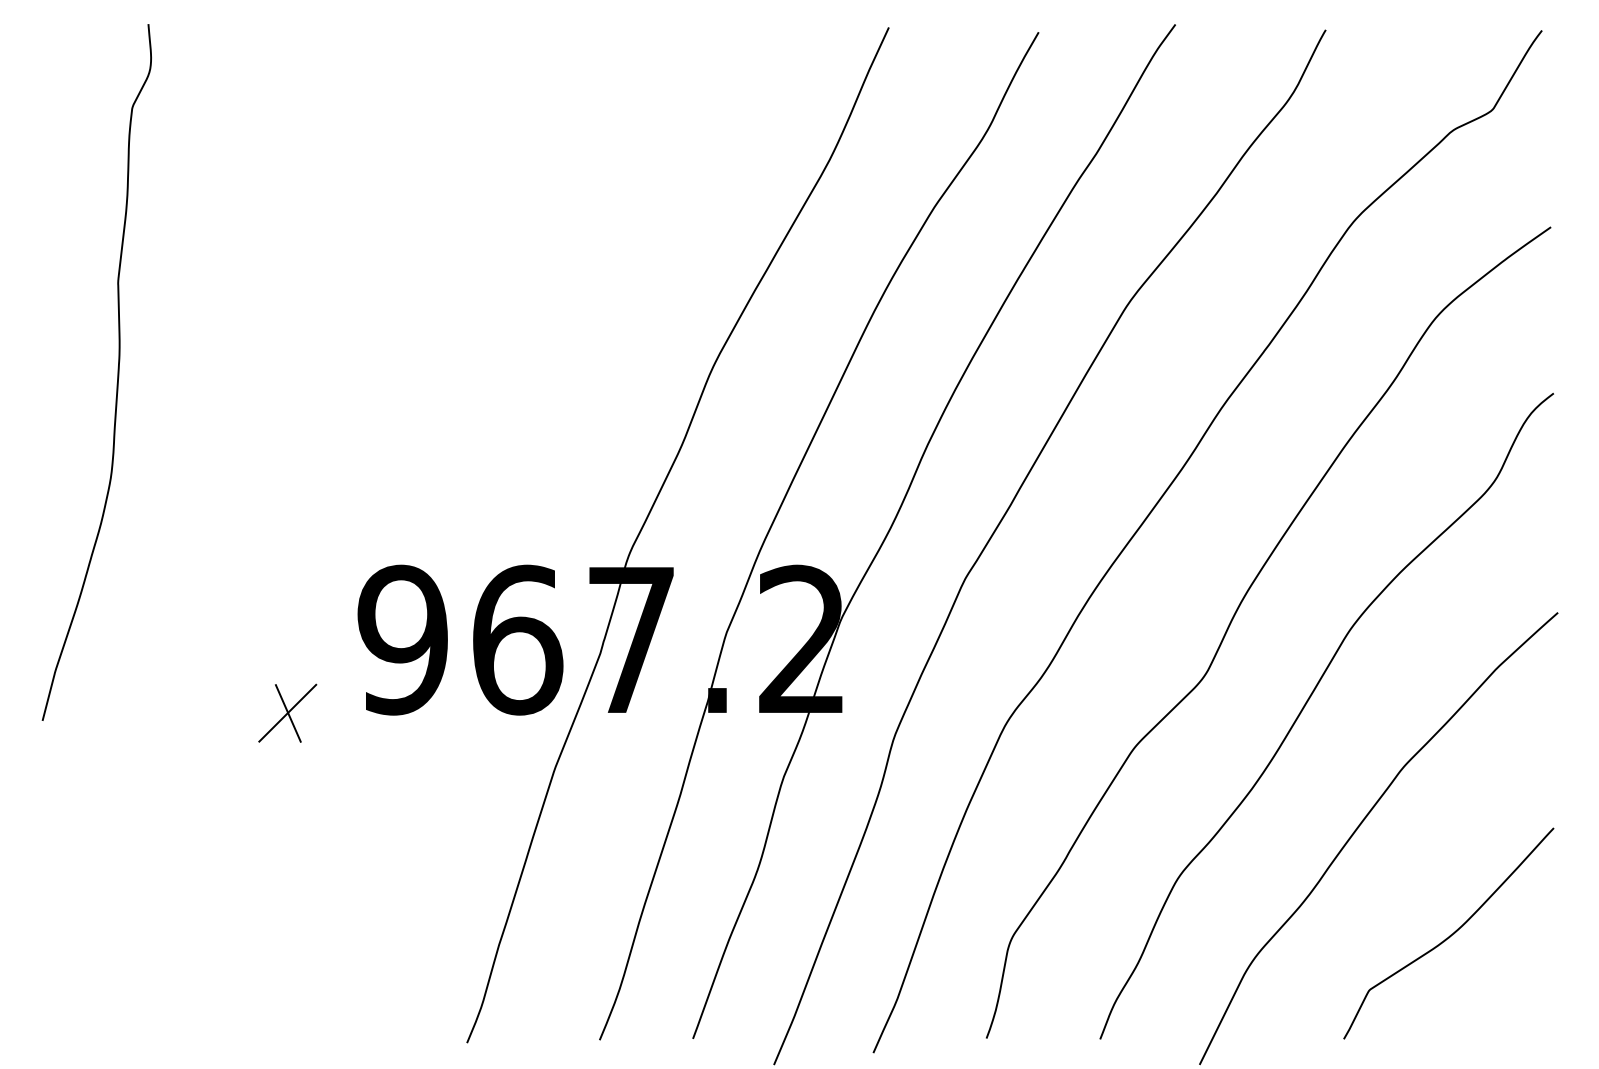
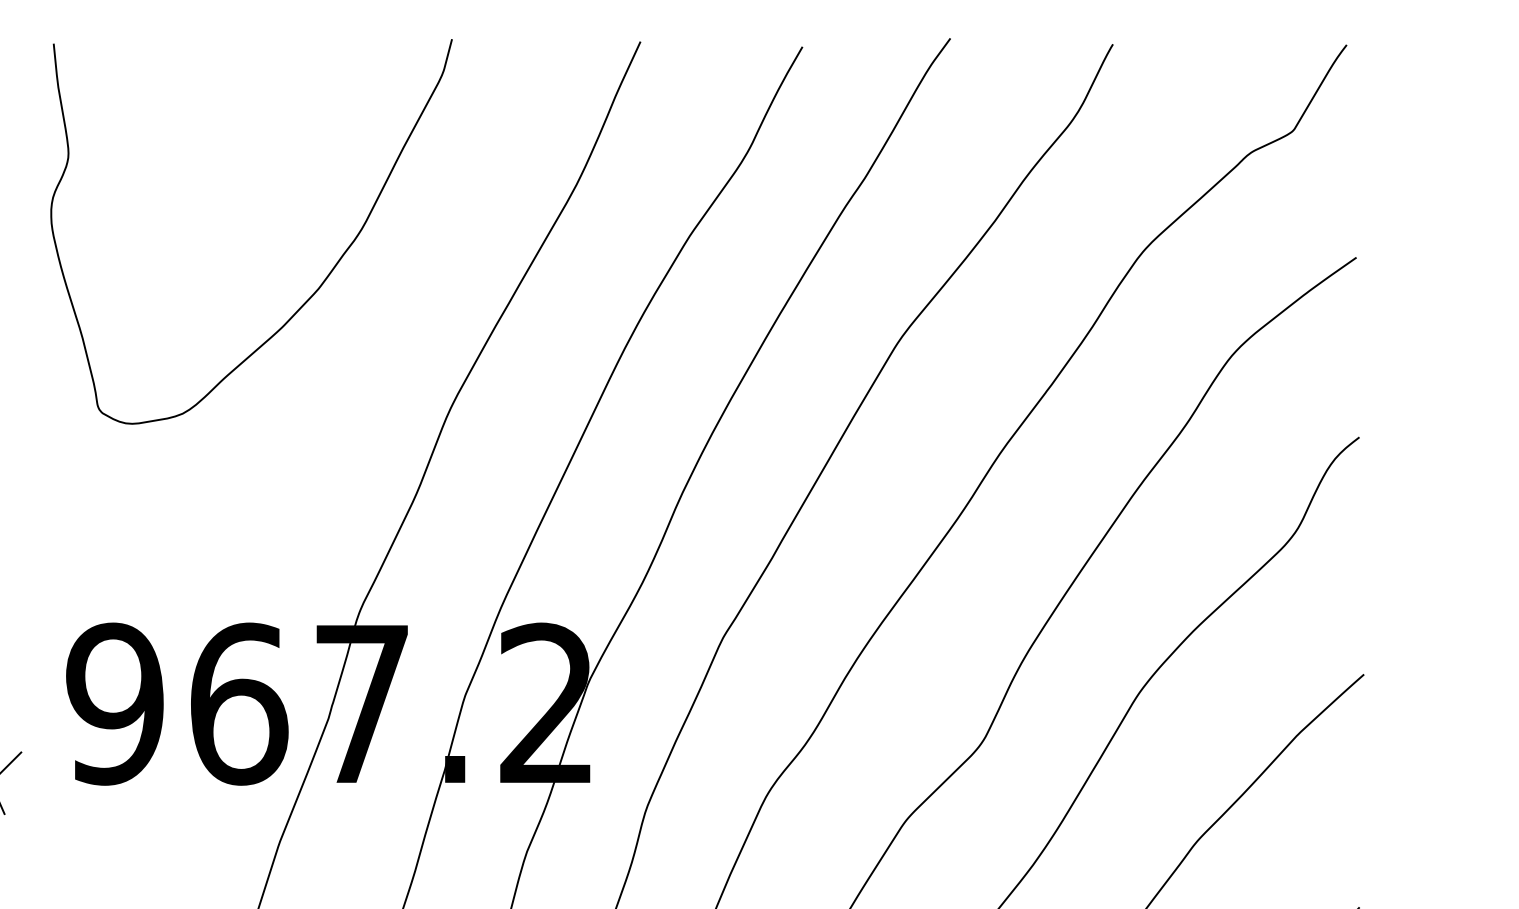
curve: (592, 252) -> (320, 284), added

